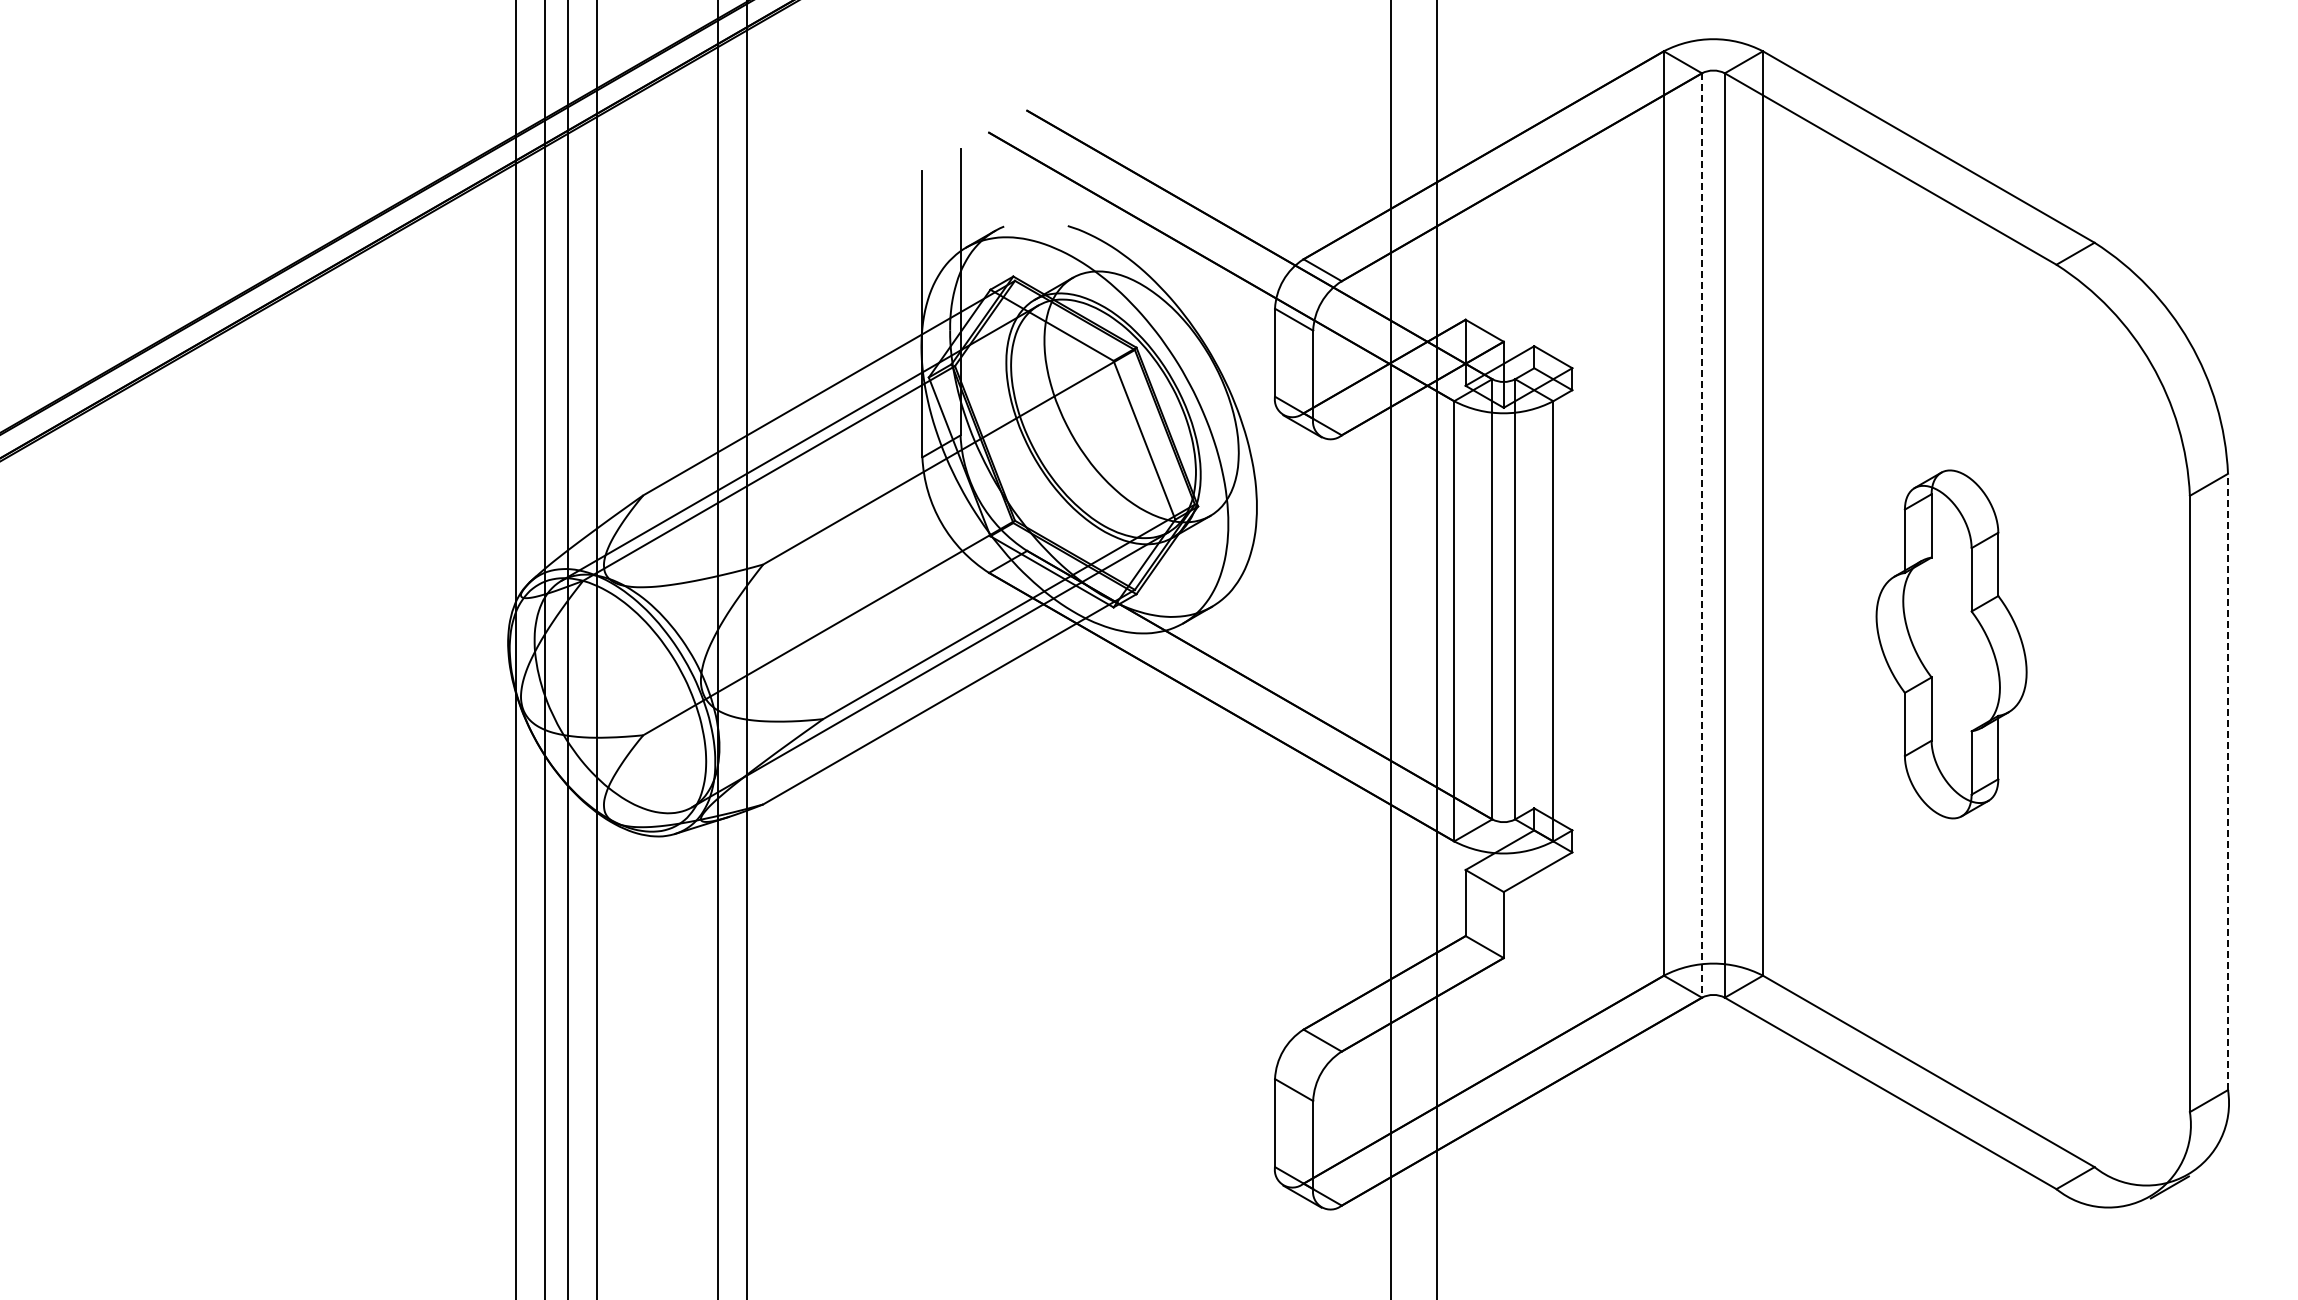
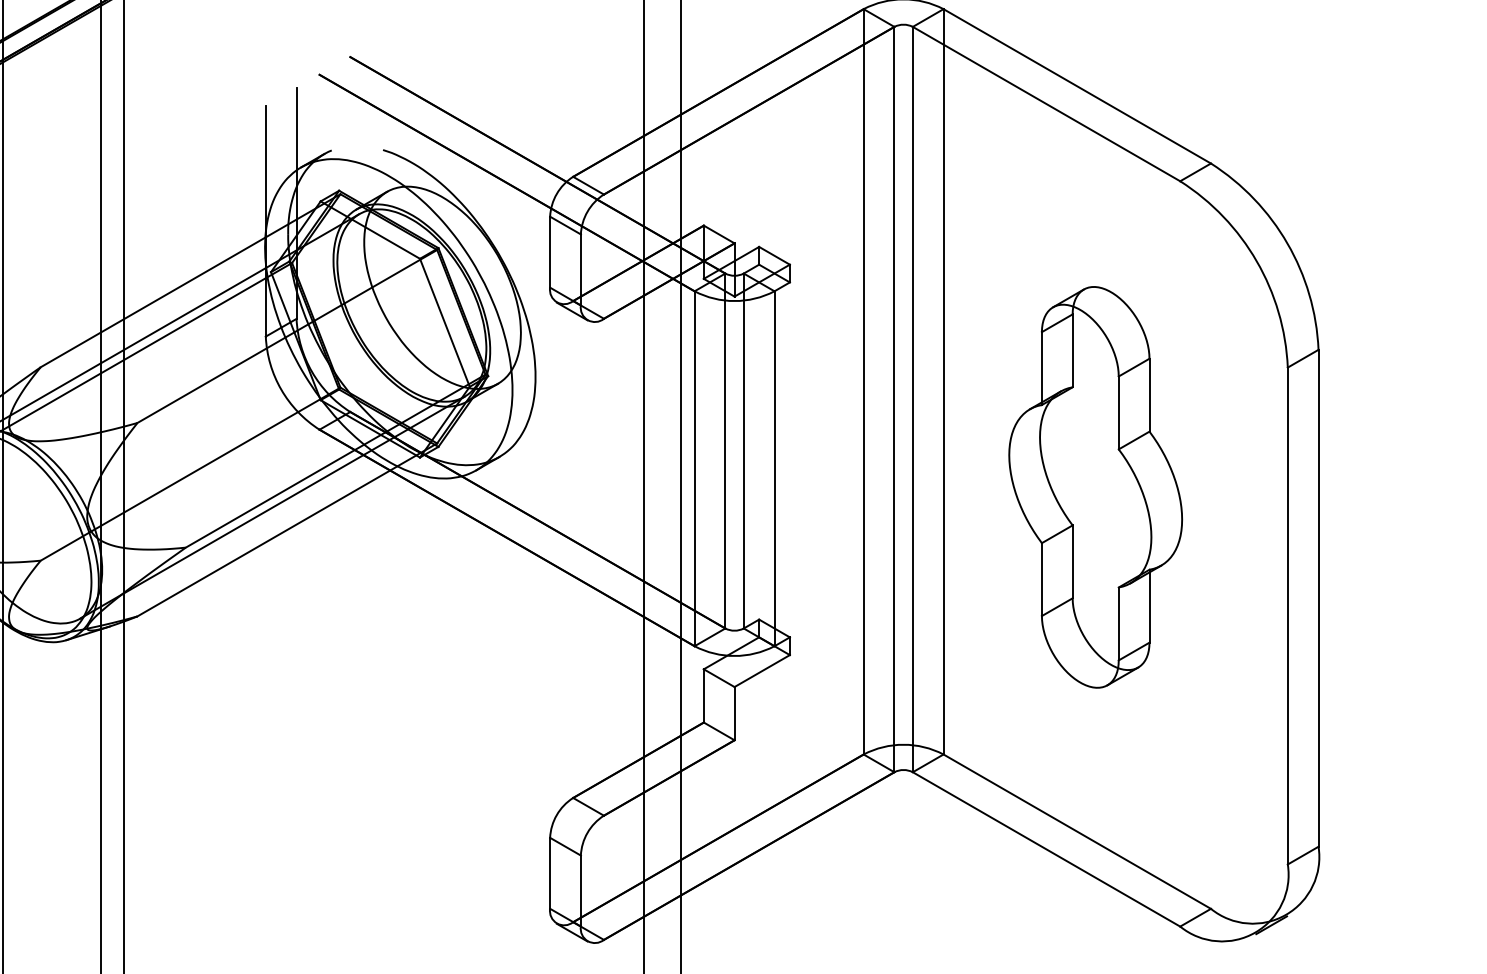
line: (1701, 536) -> (894, 400), dashed -> solid
part: (1951, 644) -> (1095, 487), size x1.43
line: (2228, 781) -> (1318, 597), dashed -> solid

